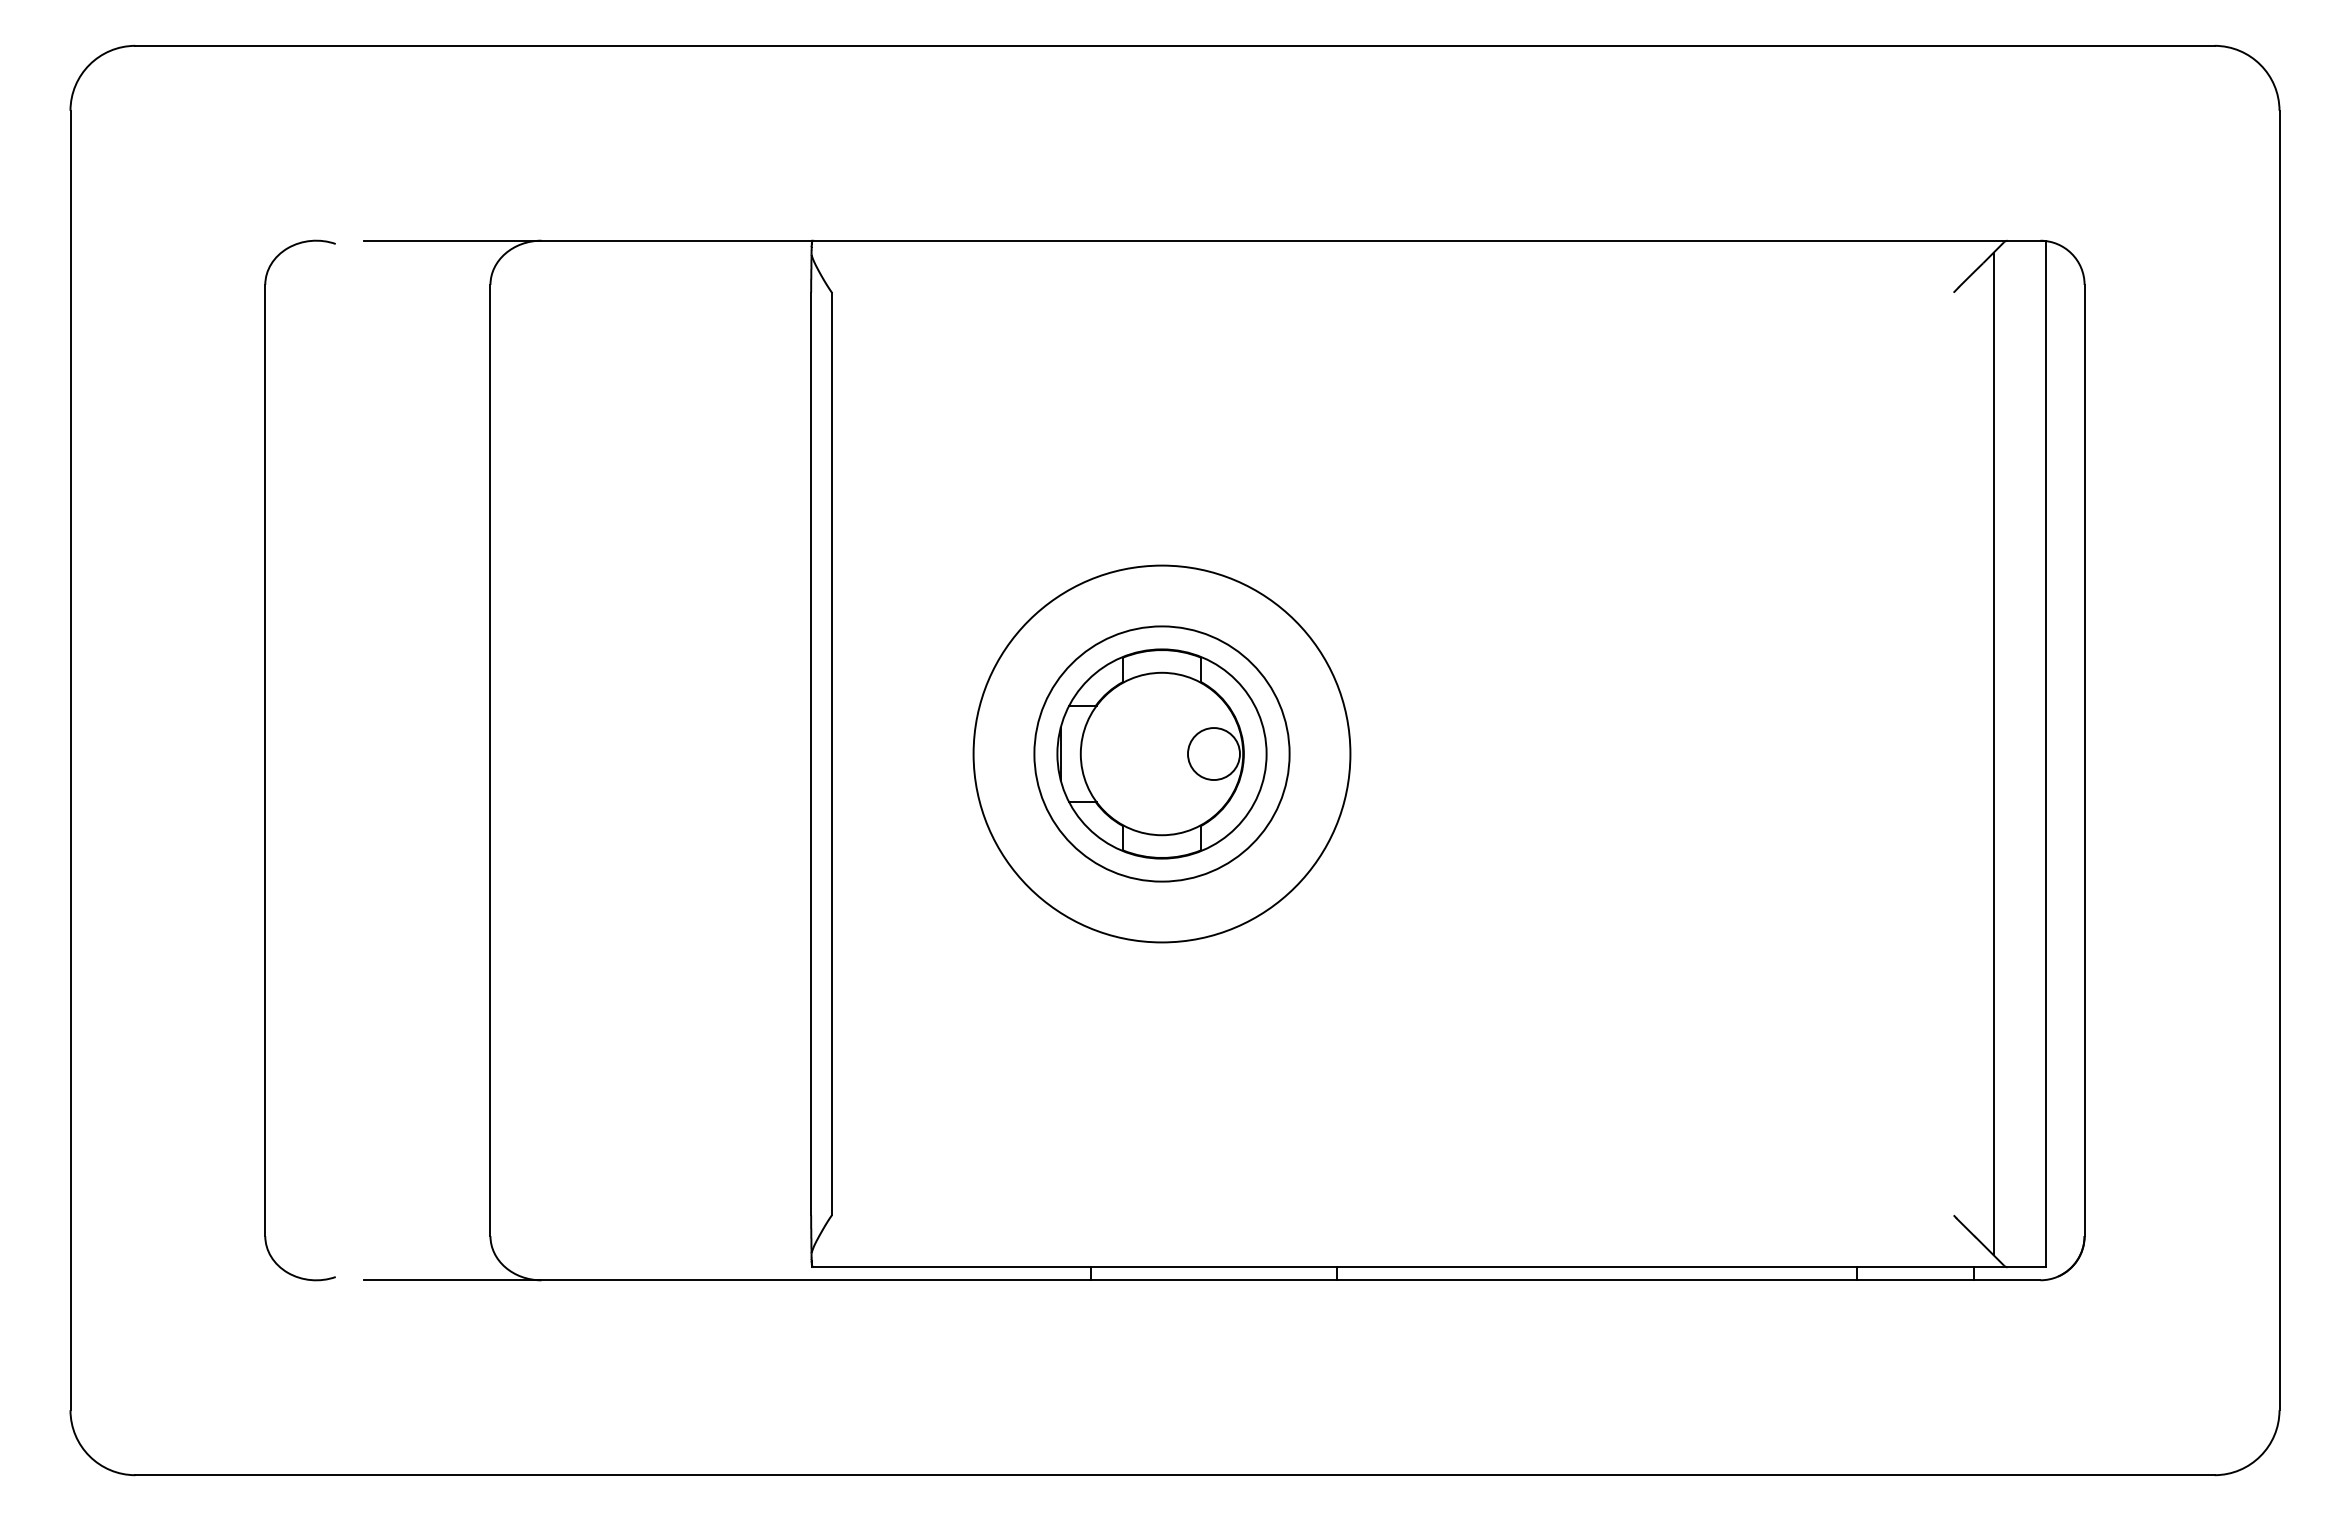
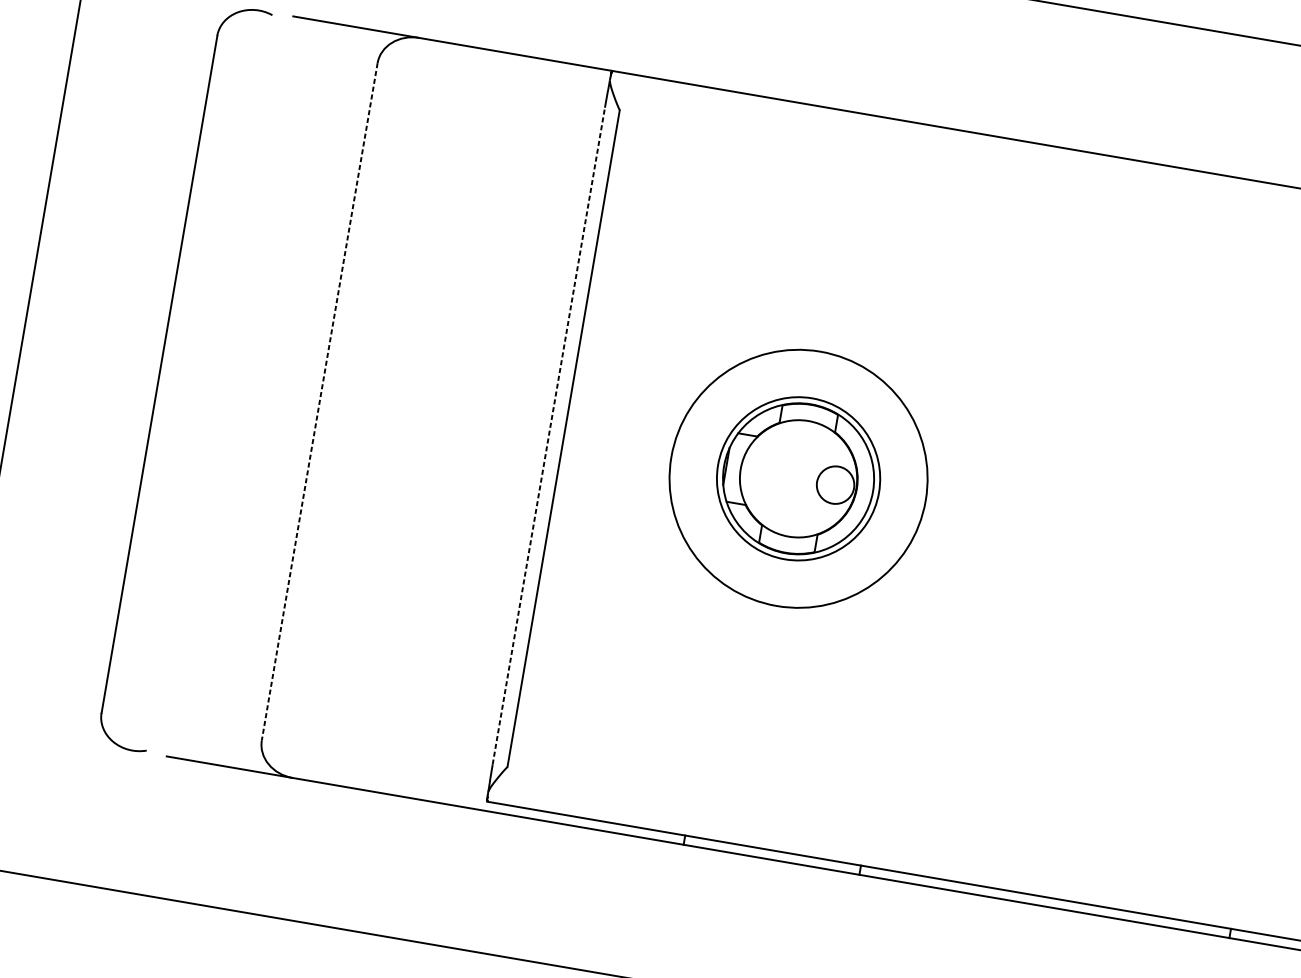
line: (811, 753) -> (549, 435), solid -> dashed
circle: (1161, 753) -> (798, 478), size x0.6
circle: (1161, 753) -> (798, 478), size x1.4
line: (490, 760) -> (319, 401), solid -> dashed

